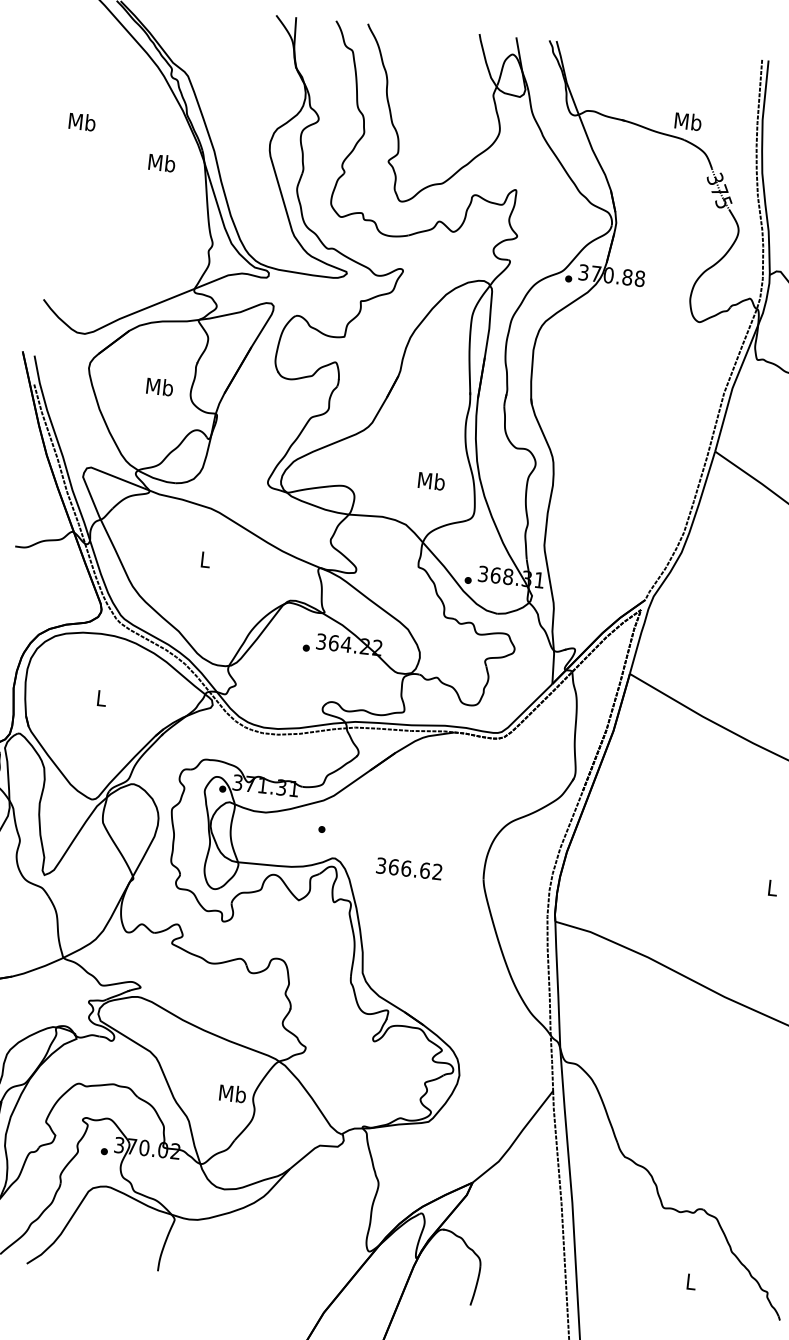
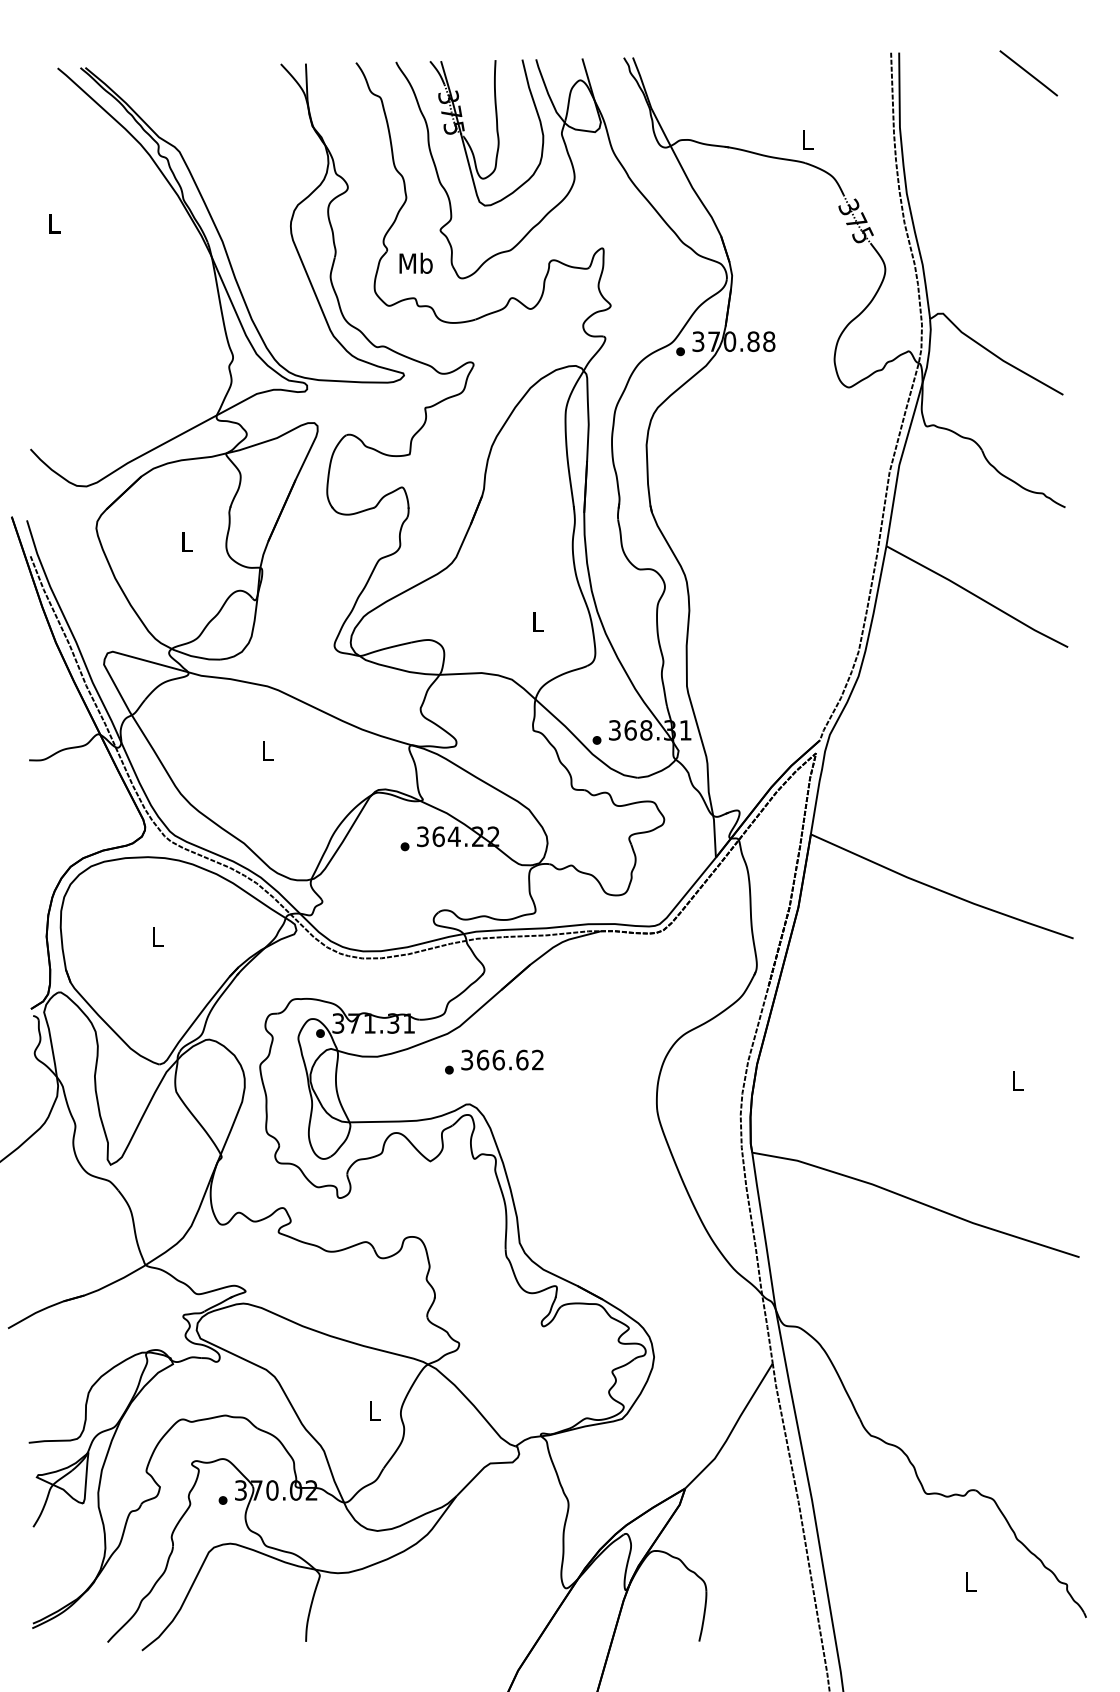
part: (441, 88) -> (496, 132), added
text: (81, 121) -> (53, 222), Mb -> L
text: (688, 121) -> (807, 139), Mb -> L
text: (161, 162) -> (415, 262), moved
text: (159, 386) -> (186, 541), Mb -> L
text: (431, 480) -> (537, 621), Mb -> L
text: (409, 868) -> (502, 1059), moved
text: (232, 1093) -> (374, 1410), Mb -> L

